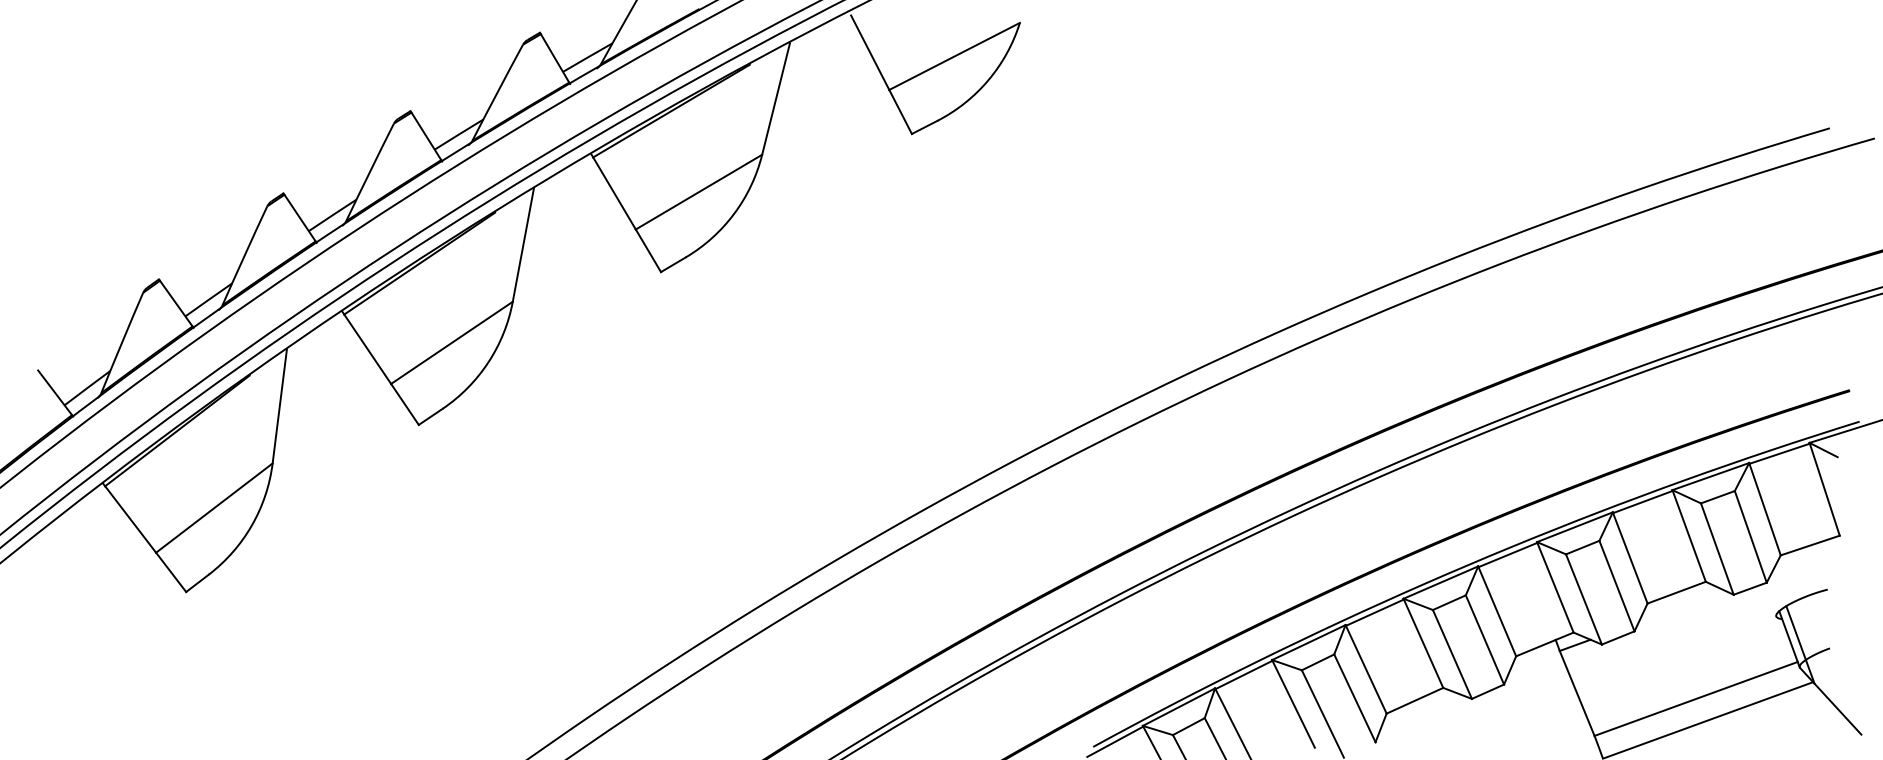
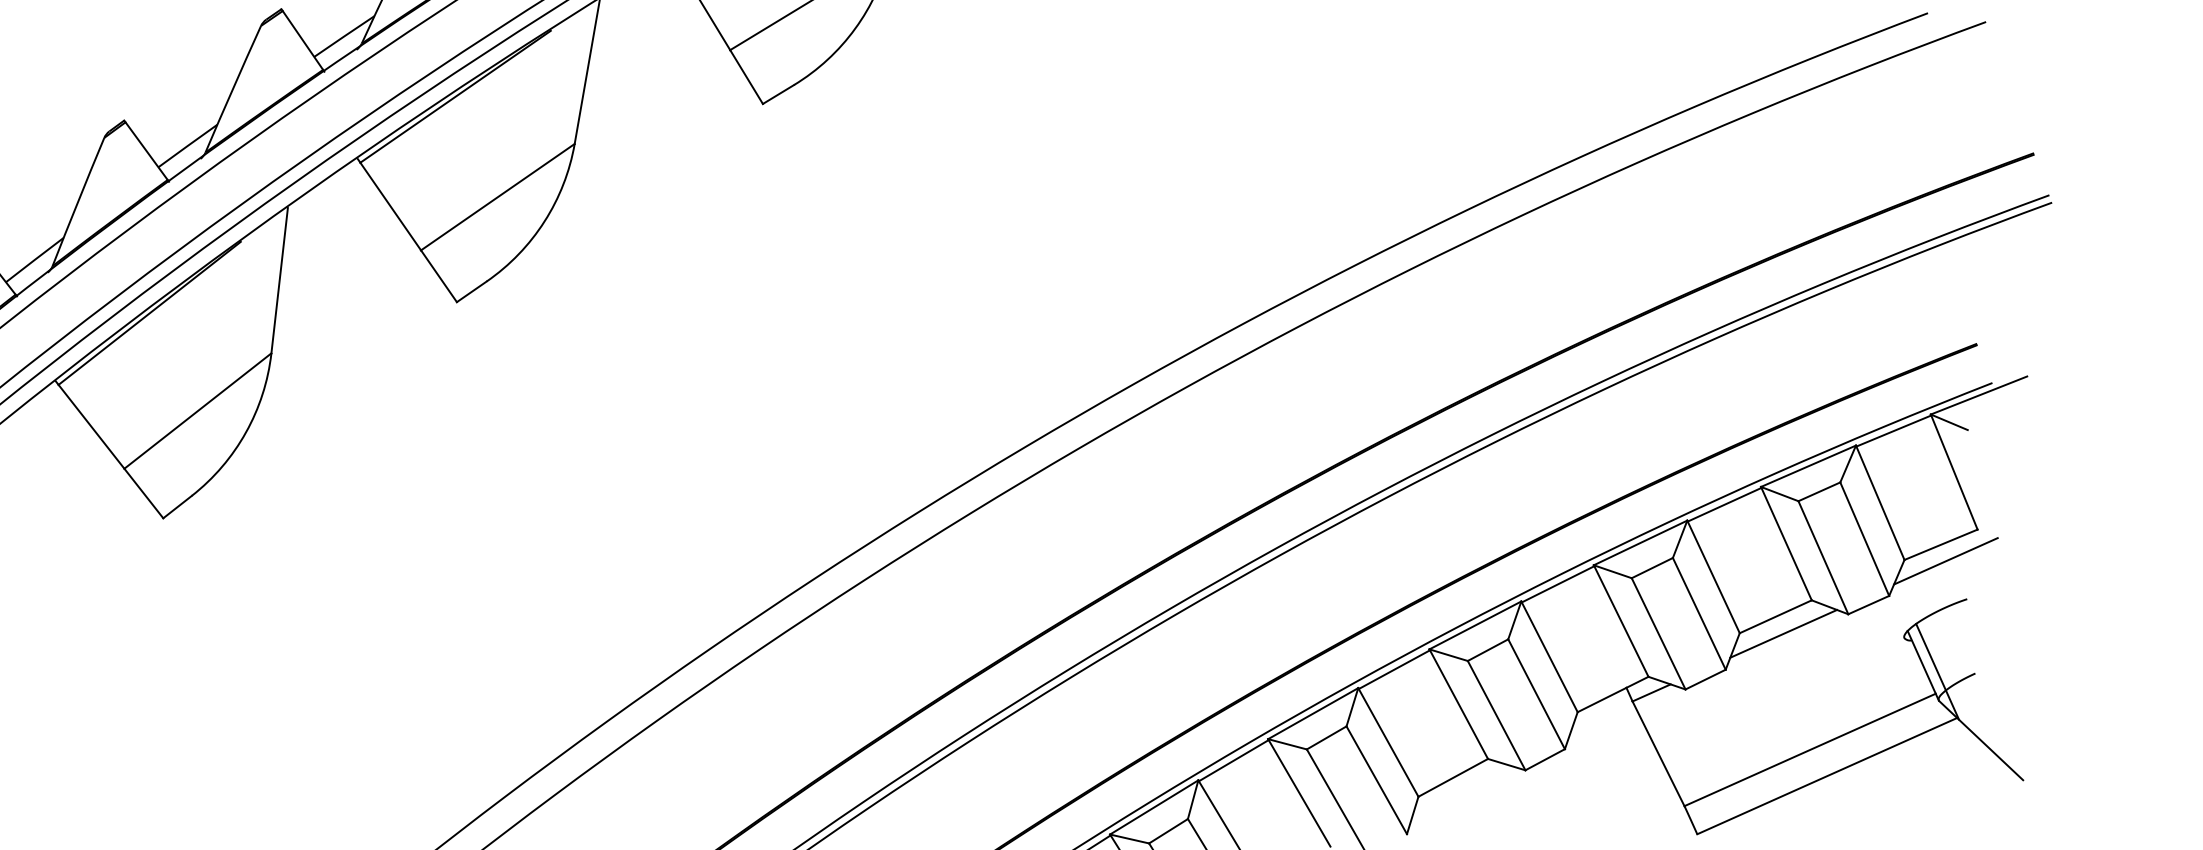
line: (1813, 558) -> (1946, 560), added
line: (1681, 606) -> (1783, 633), added

